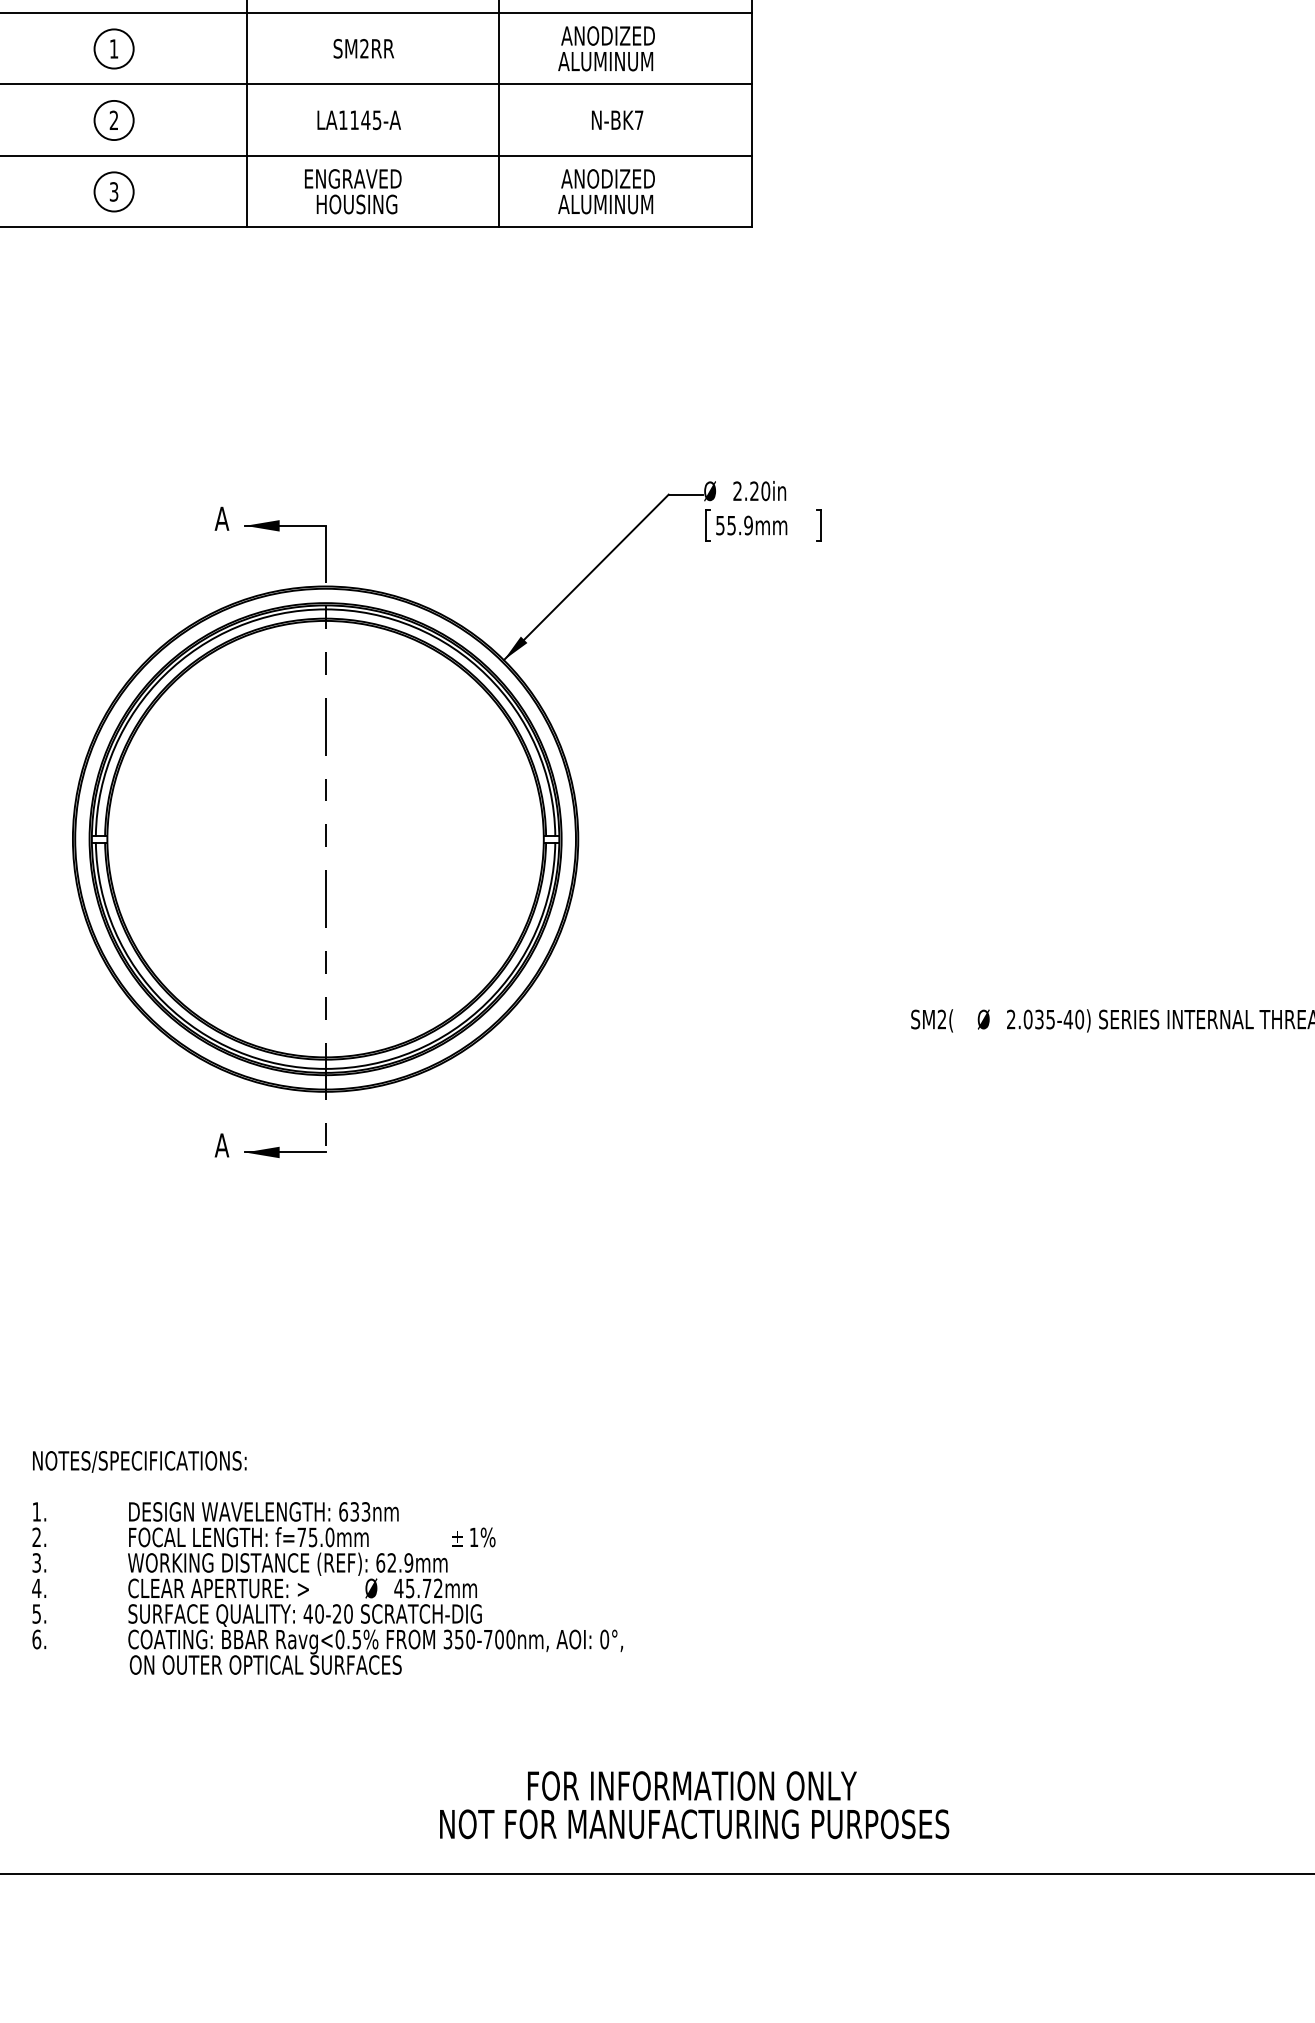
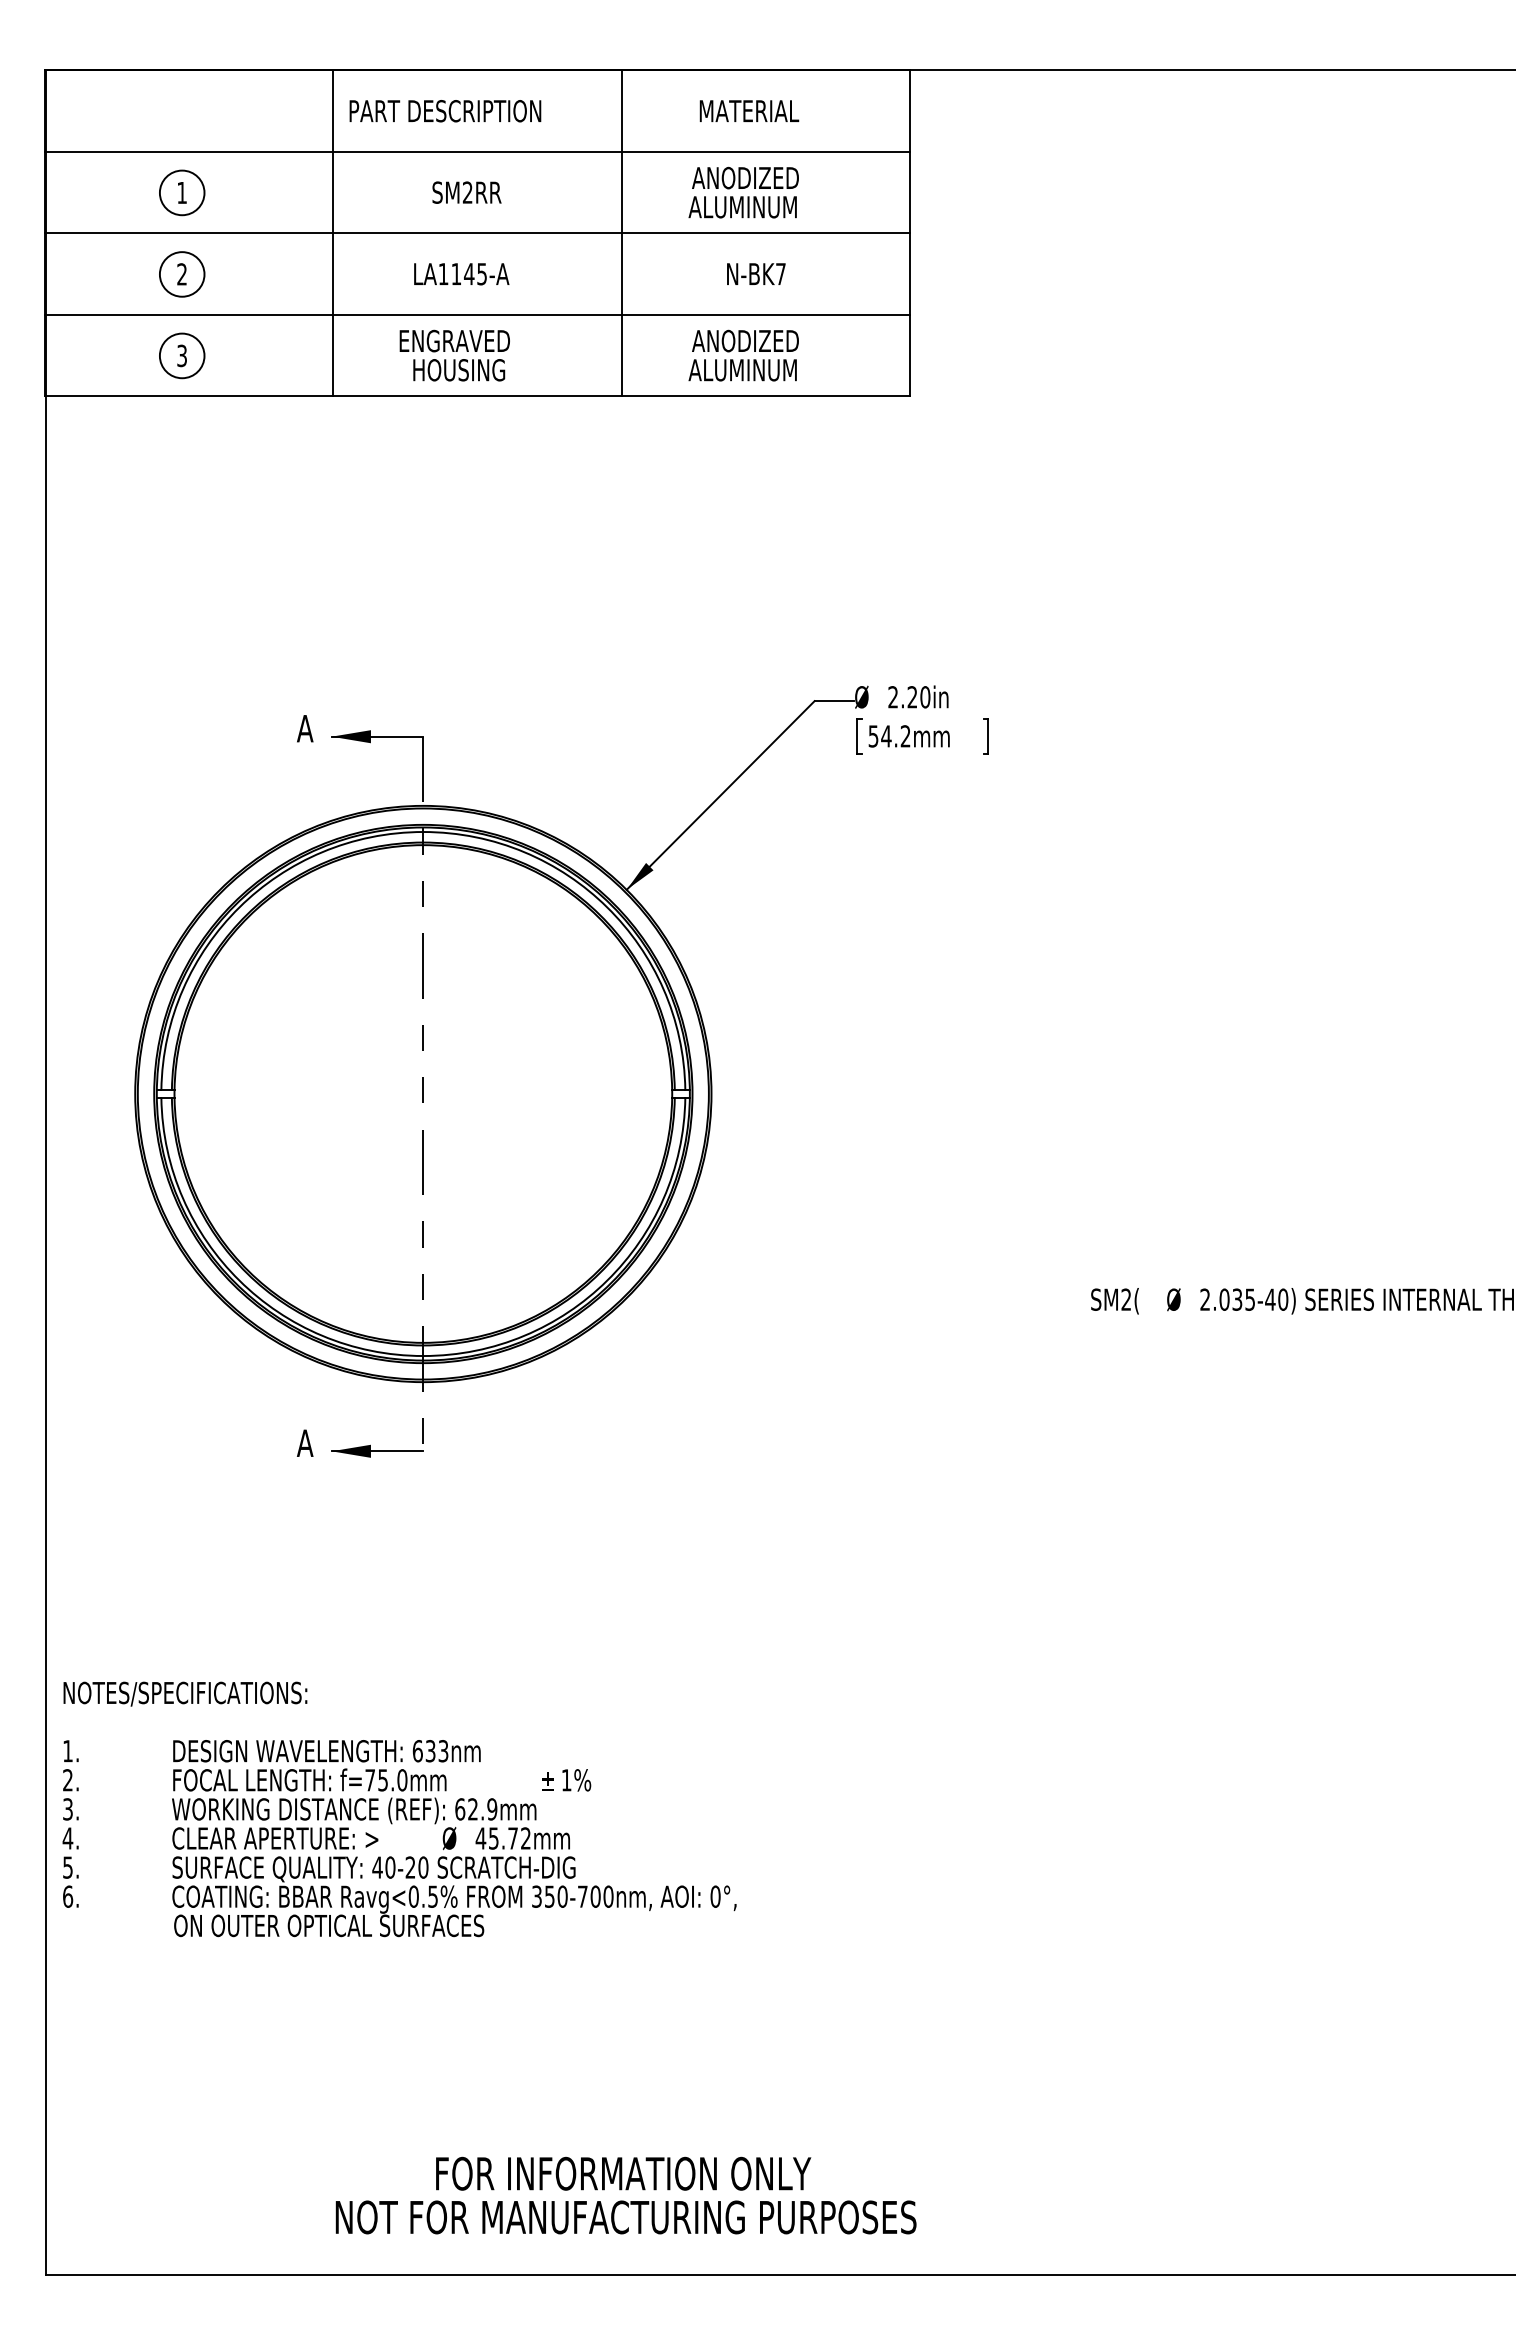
text: (739, 525) -> (895, 736), 55.9mm -> 54.2mm
text: (327, 1563) -> (399, 1809), moved
text: (694, 1805) -> (625, 2195), moved

